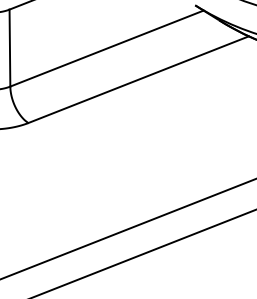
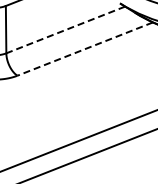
line: (106, 47) -> (65, 29), solid -> dashed
line: (139, 80) -> (85, 49), solid -> dashed

